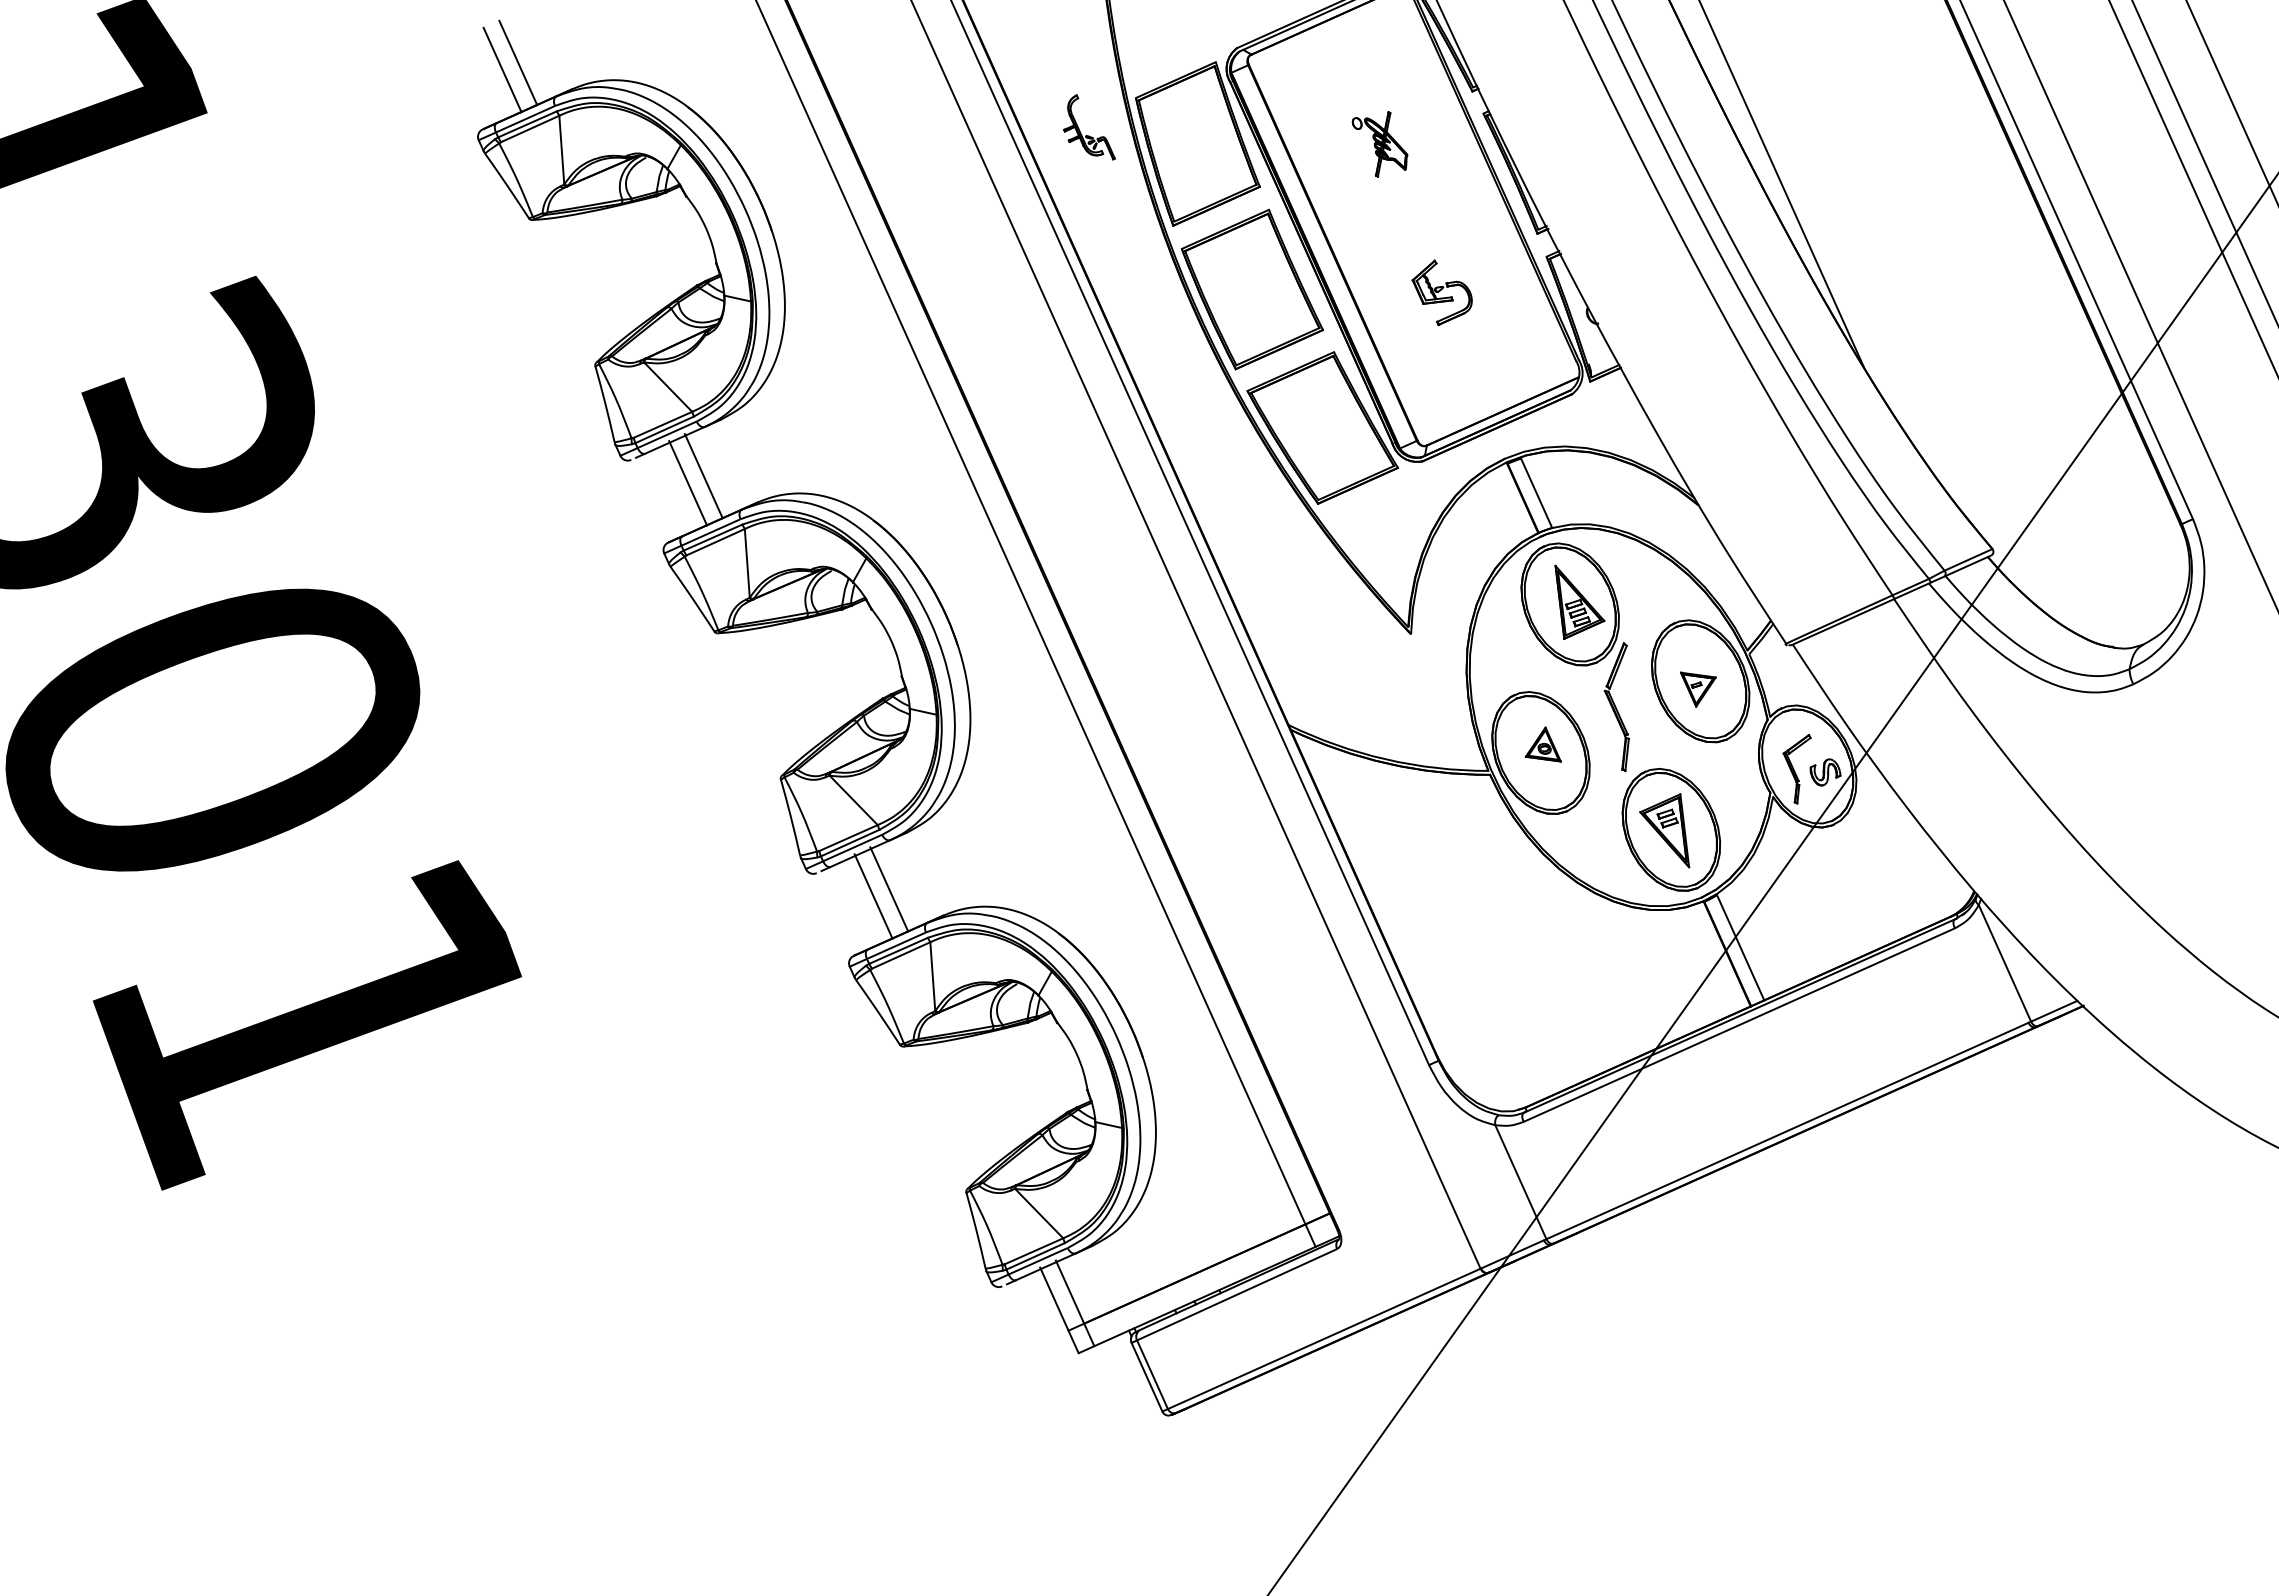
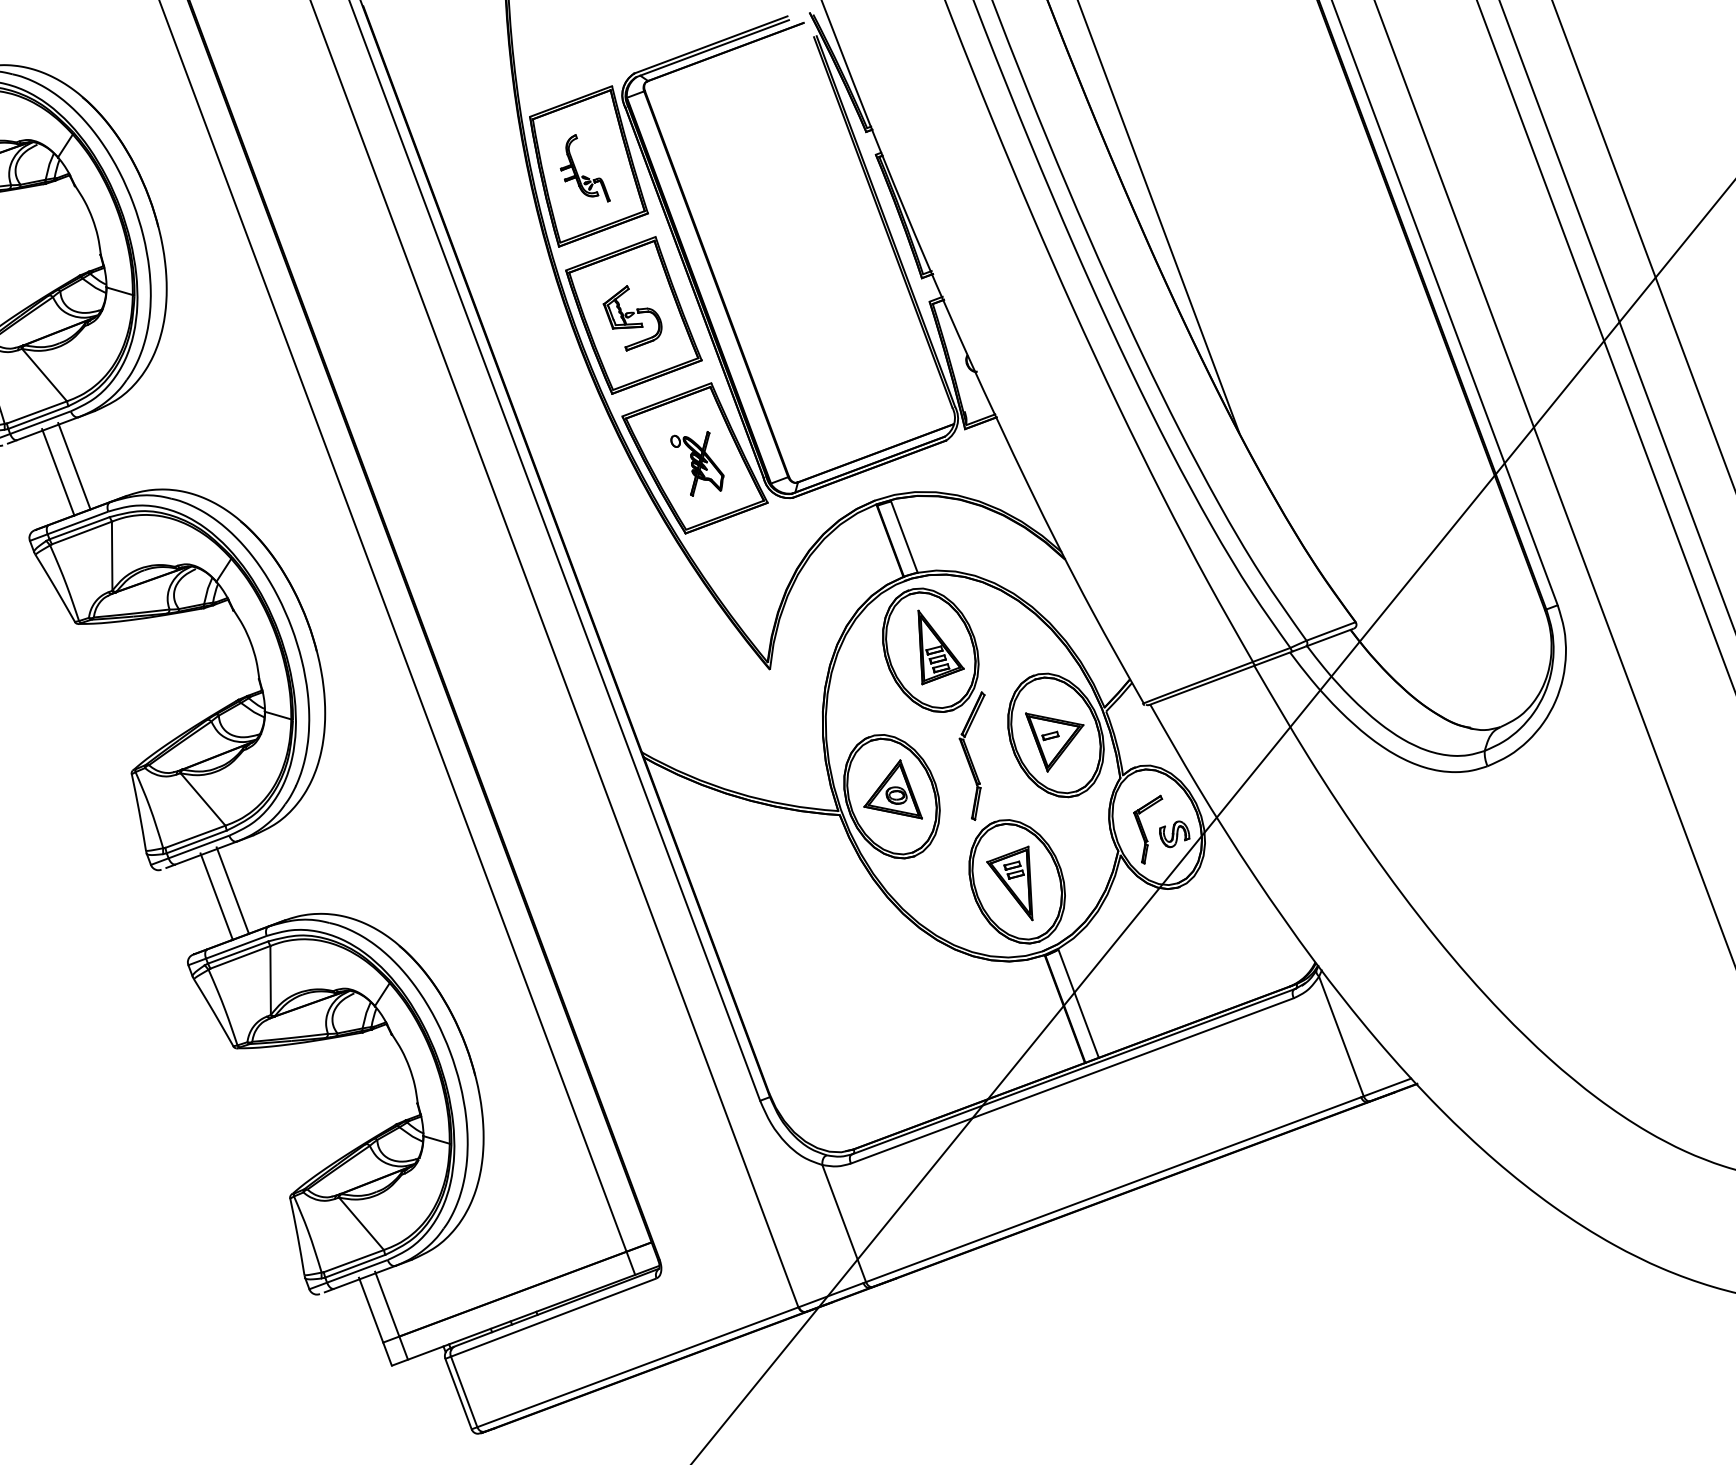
part: (1089, 135) -> (585, 176), moved
part: (1379, 144) -> (696, 463), moved
part: (1441, 292) -> (631, 318), moved
part: (1698, 689) -> (1053, 743), size x1.67
part: (1543, 744) -> (895, 788), size x1.67

